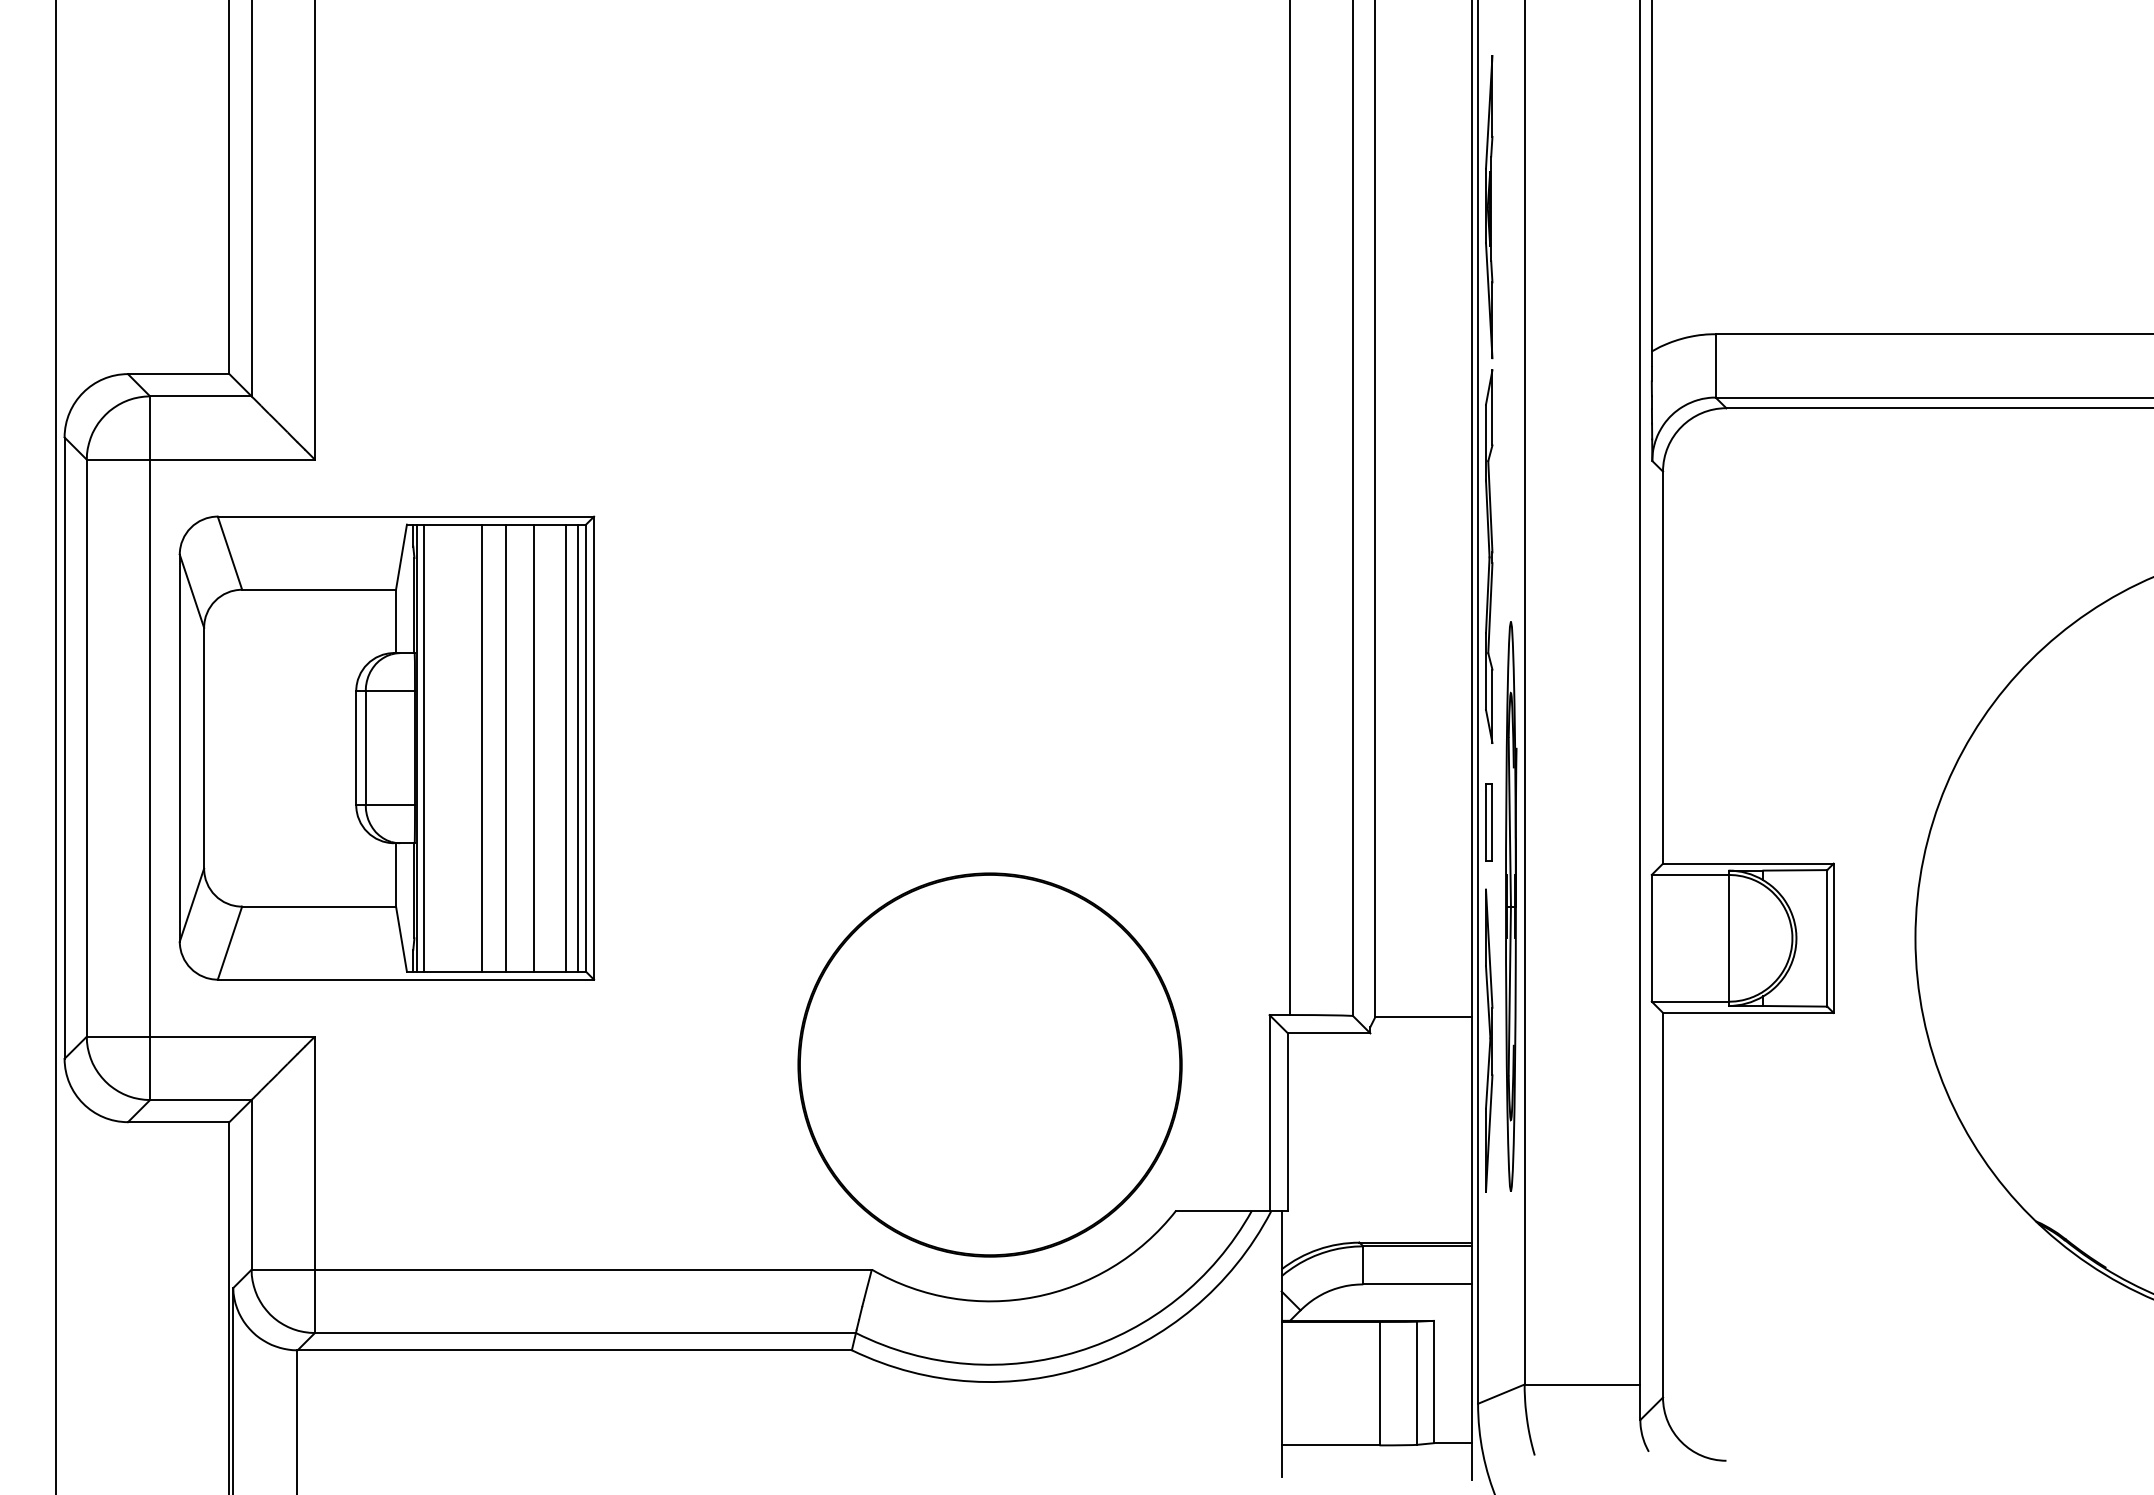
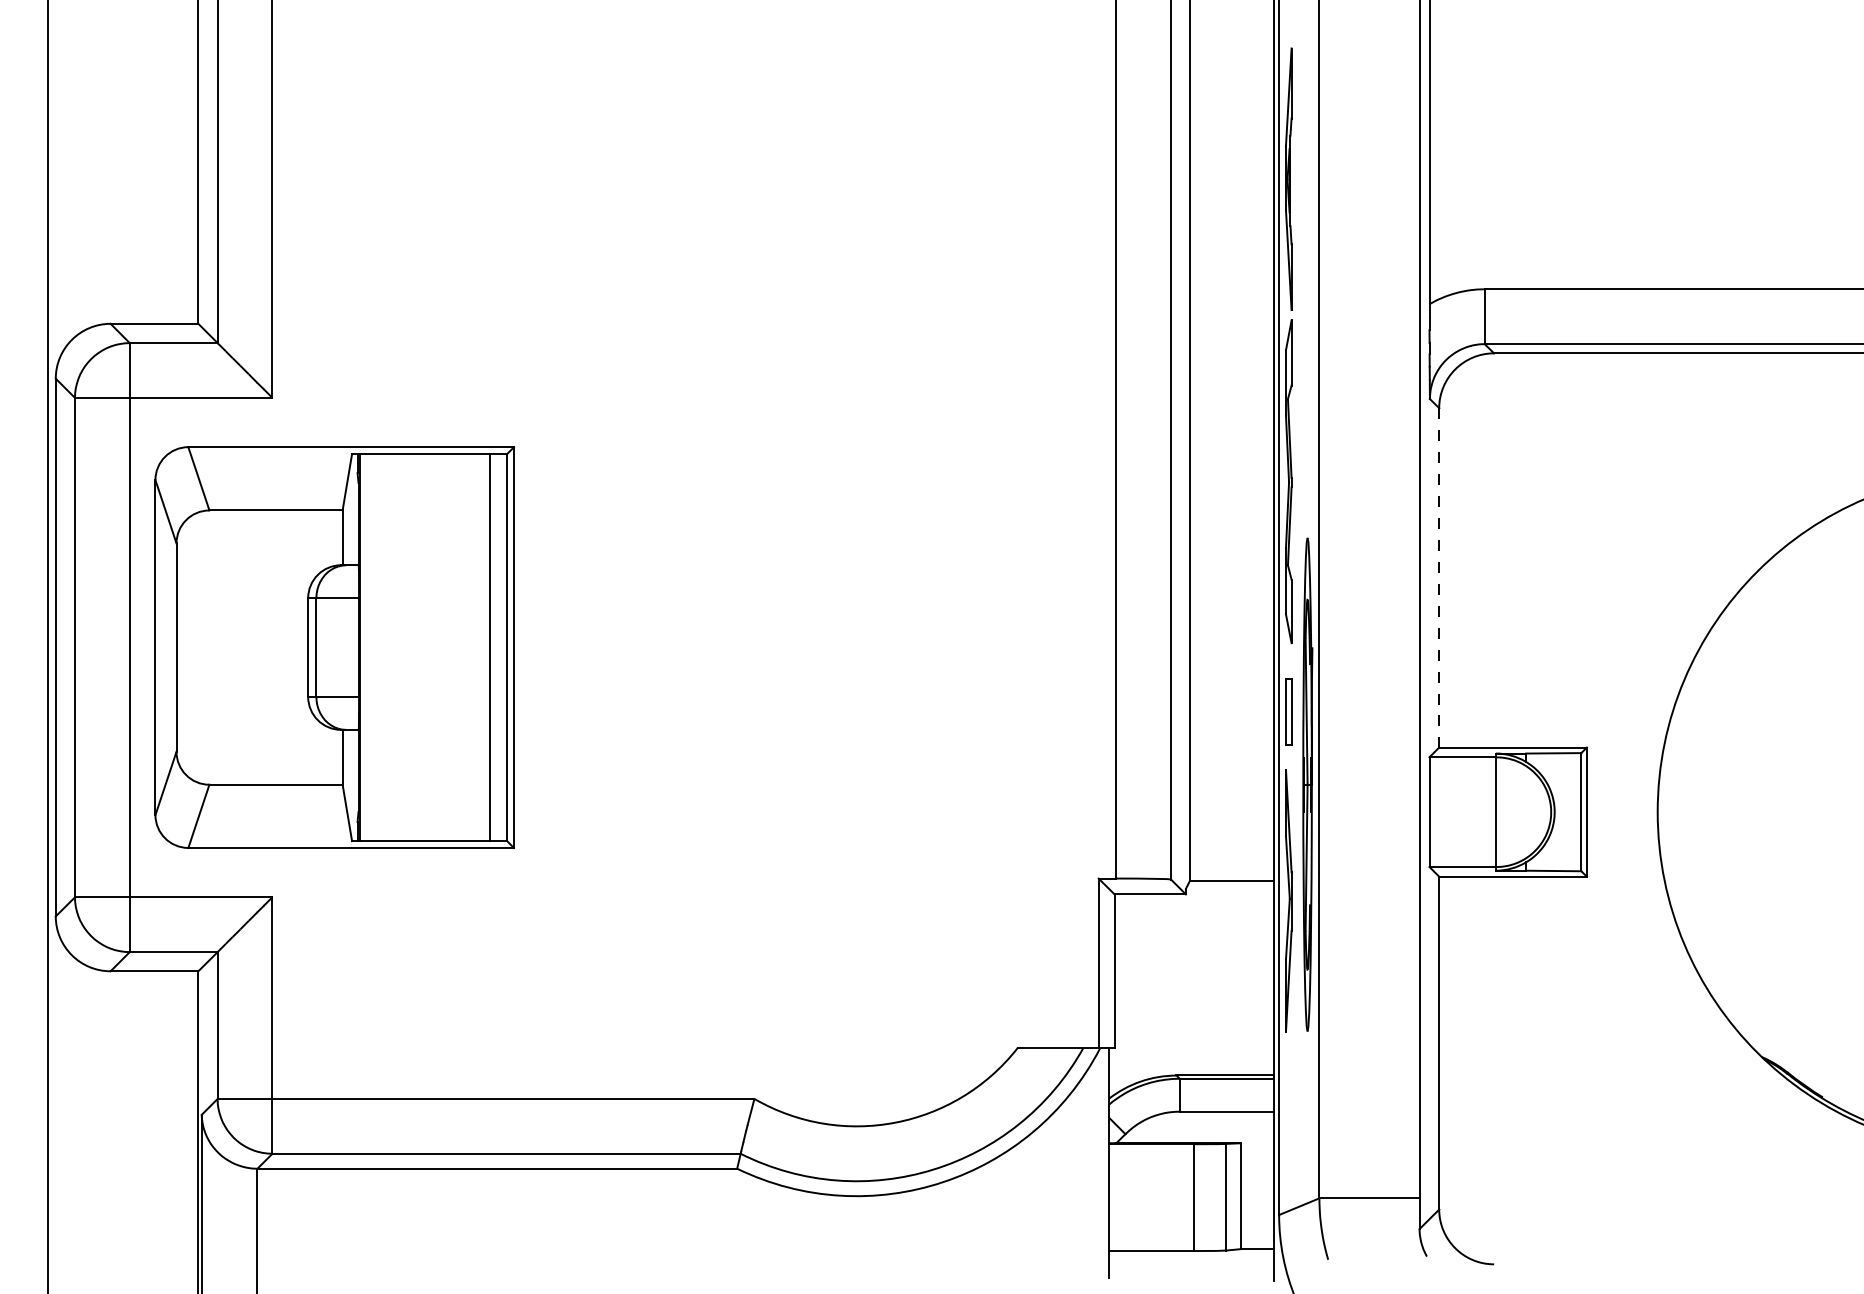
line: (1663, 667) -> (1439, 577), solid -> dashed
line: (424, 747) -> (367, 647), removed
line: (482, 747) -> (417, 647), removed
line: (506, 747) -> (438, 647), removed
line: (534, 747) -> (462, 647), removed
line: (578, 747) -> (500, 647), removed
circle: (989, 1064) -> (856, 921), removed

